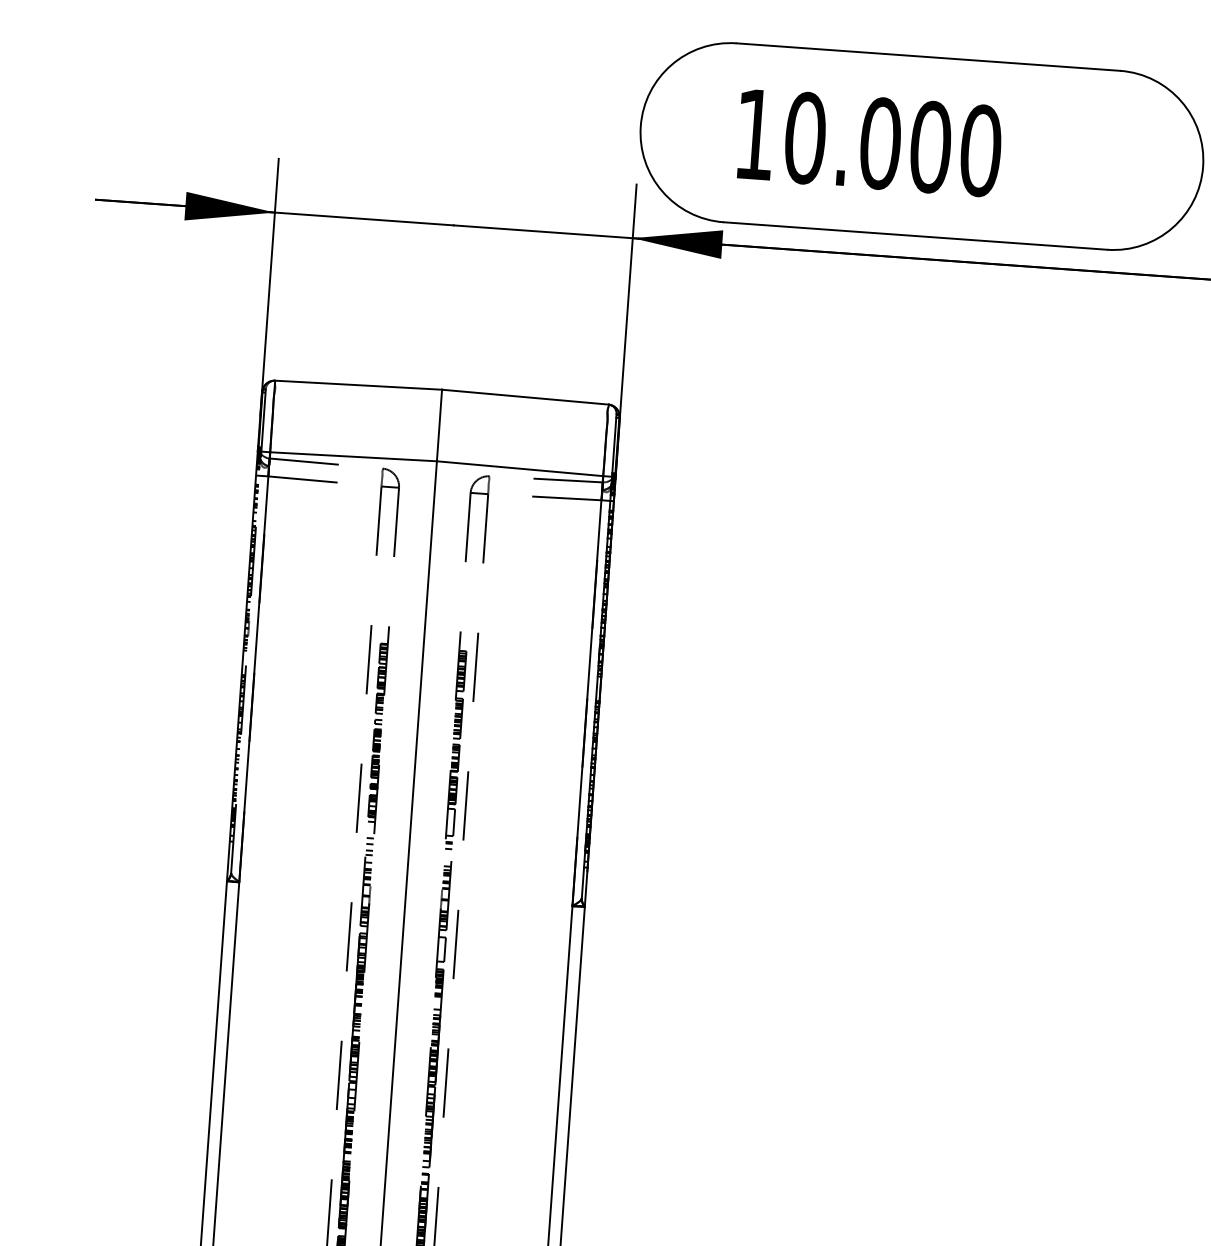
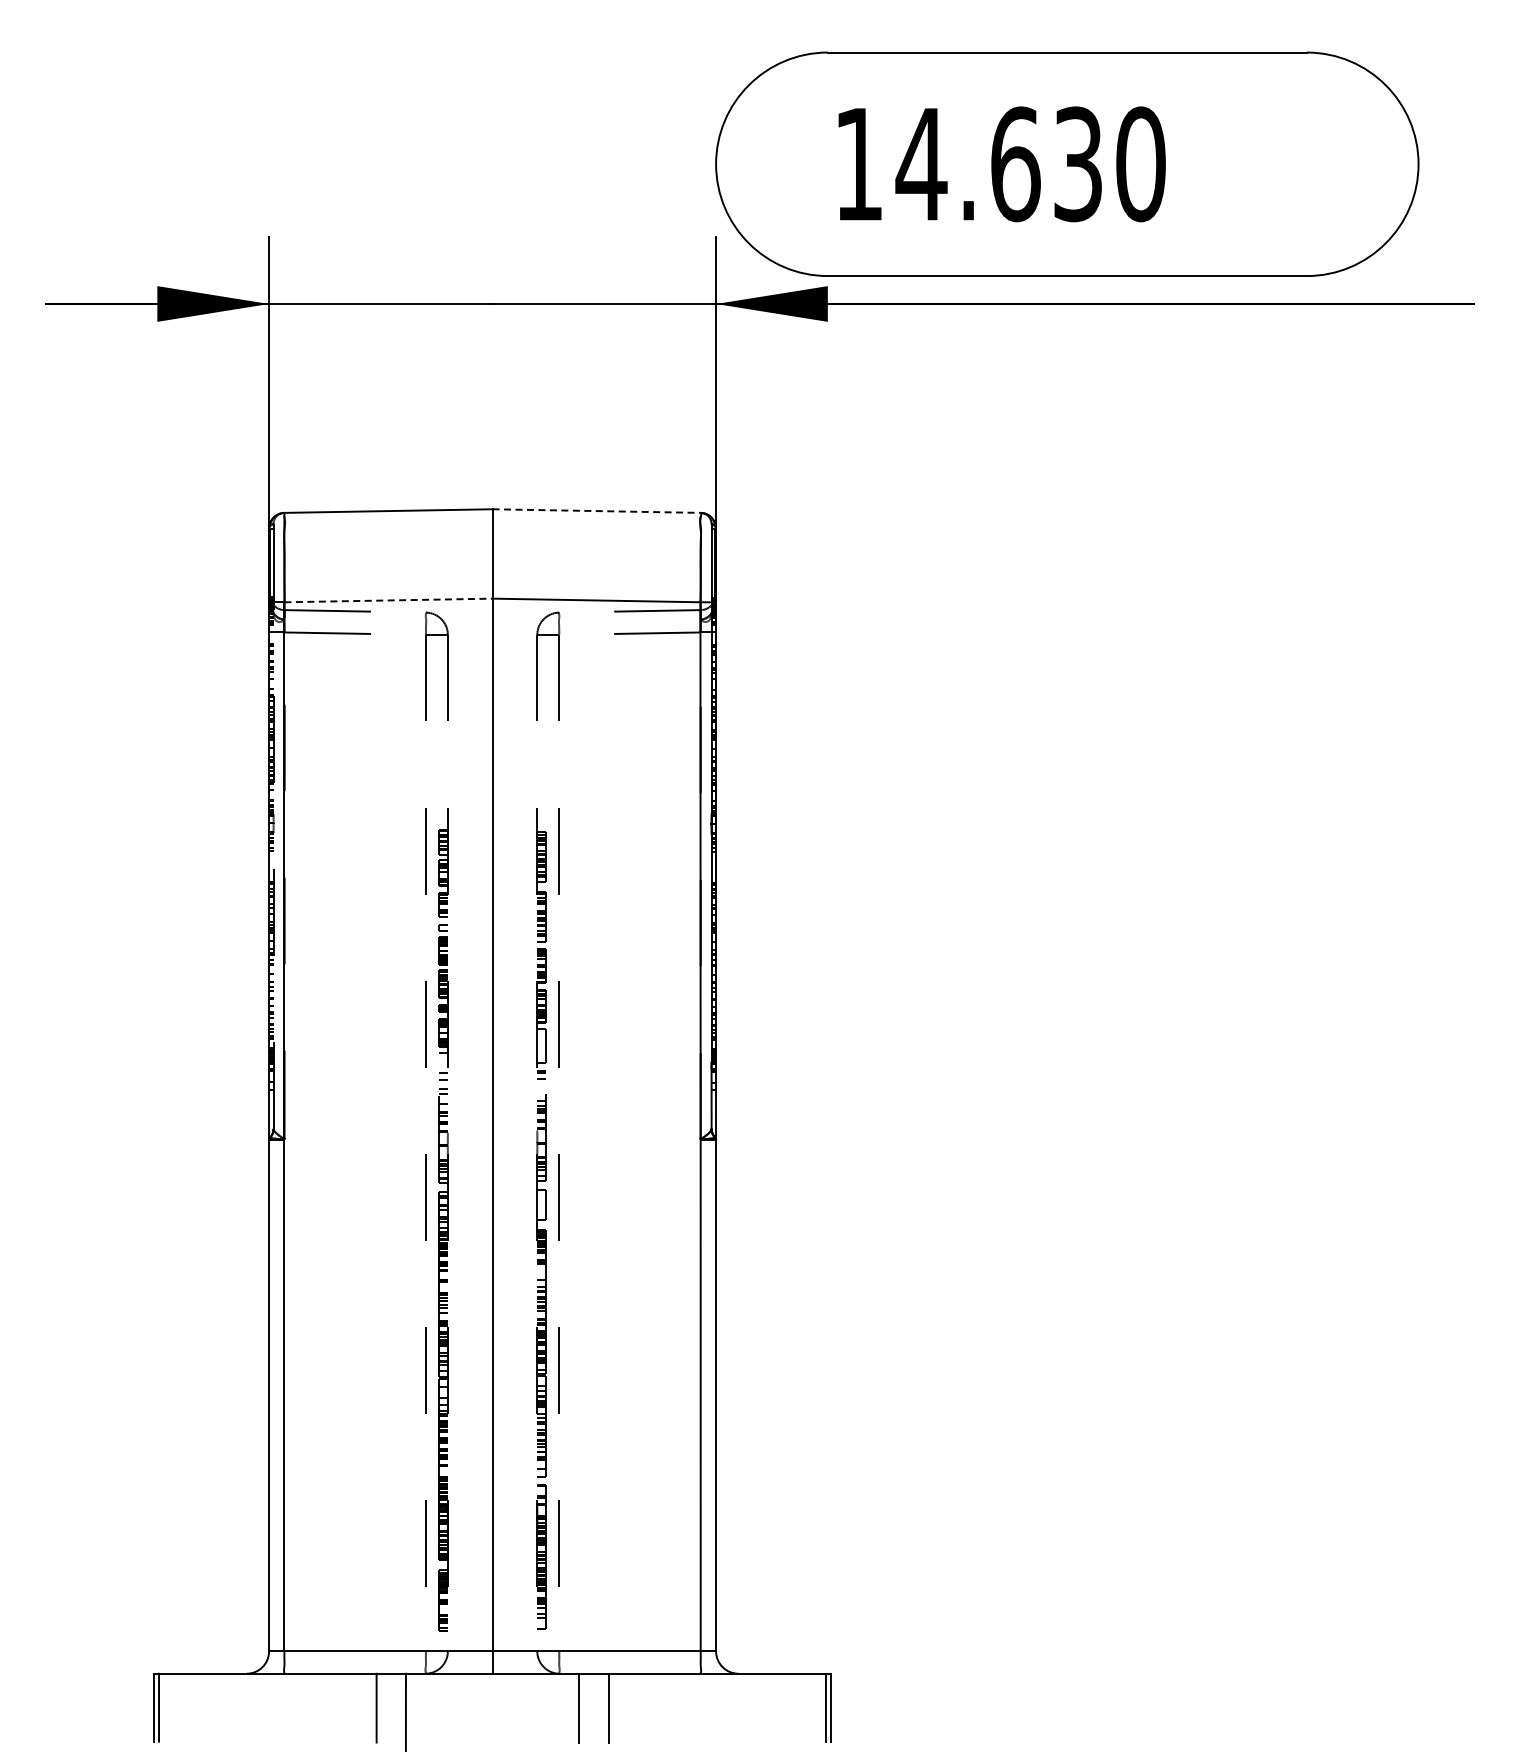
text: (867, 142) -> (999, 164), 10.000 -> 14.630
line: (525, 397) -> (596, 511), solid -> dashed
line: (354, 456) -> (389, 600), solid -> dashed

